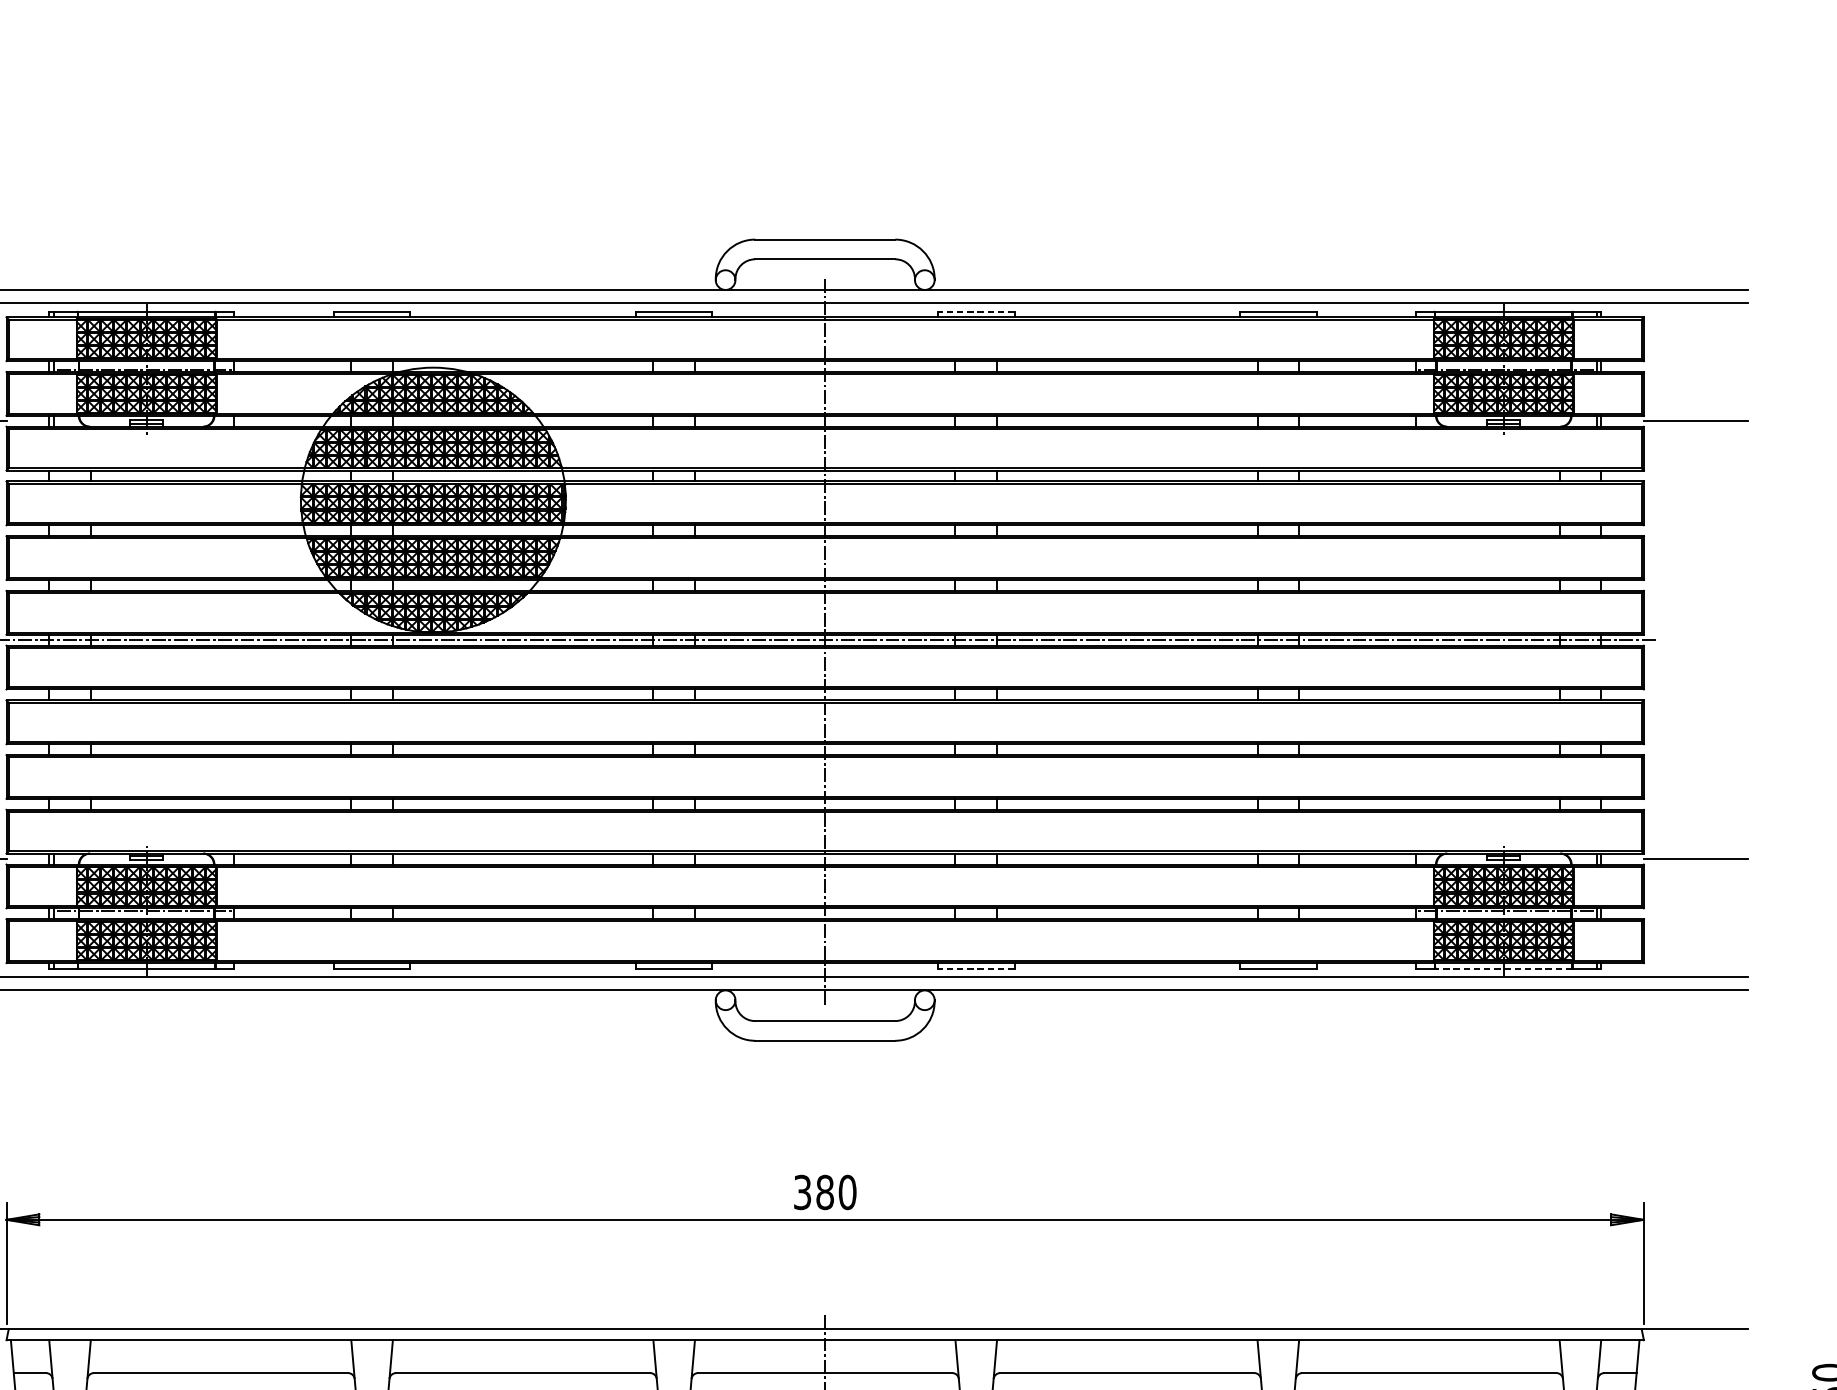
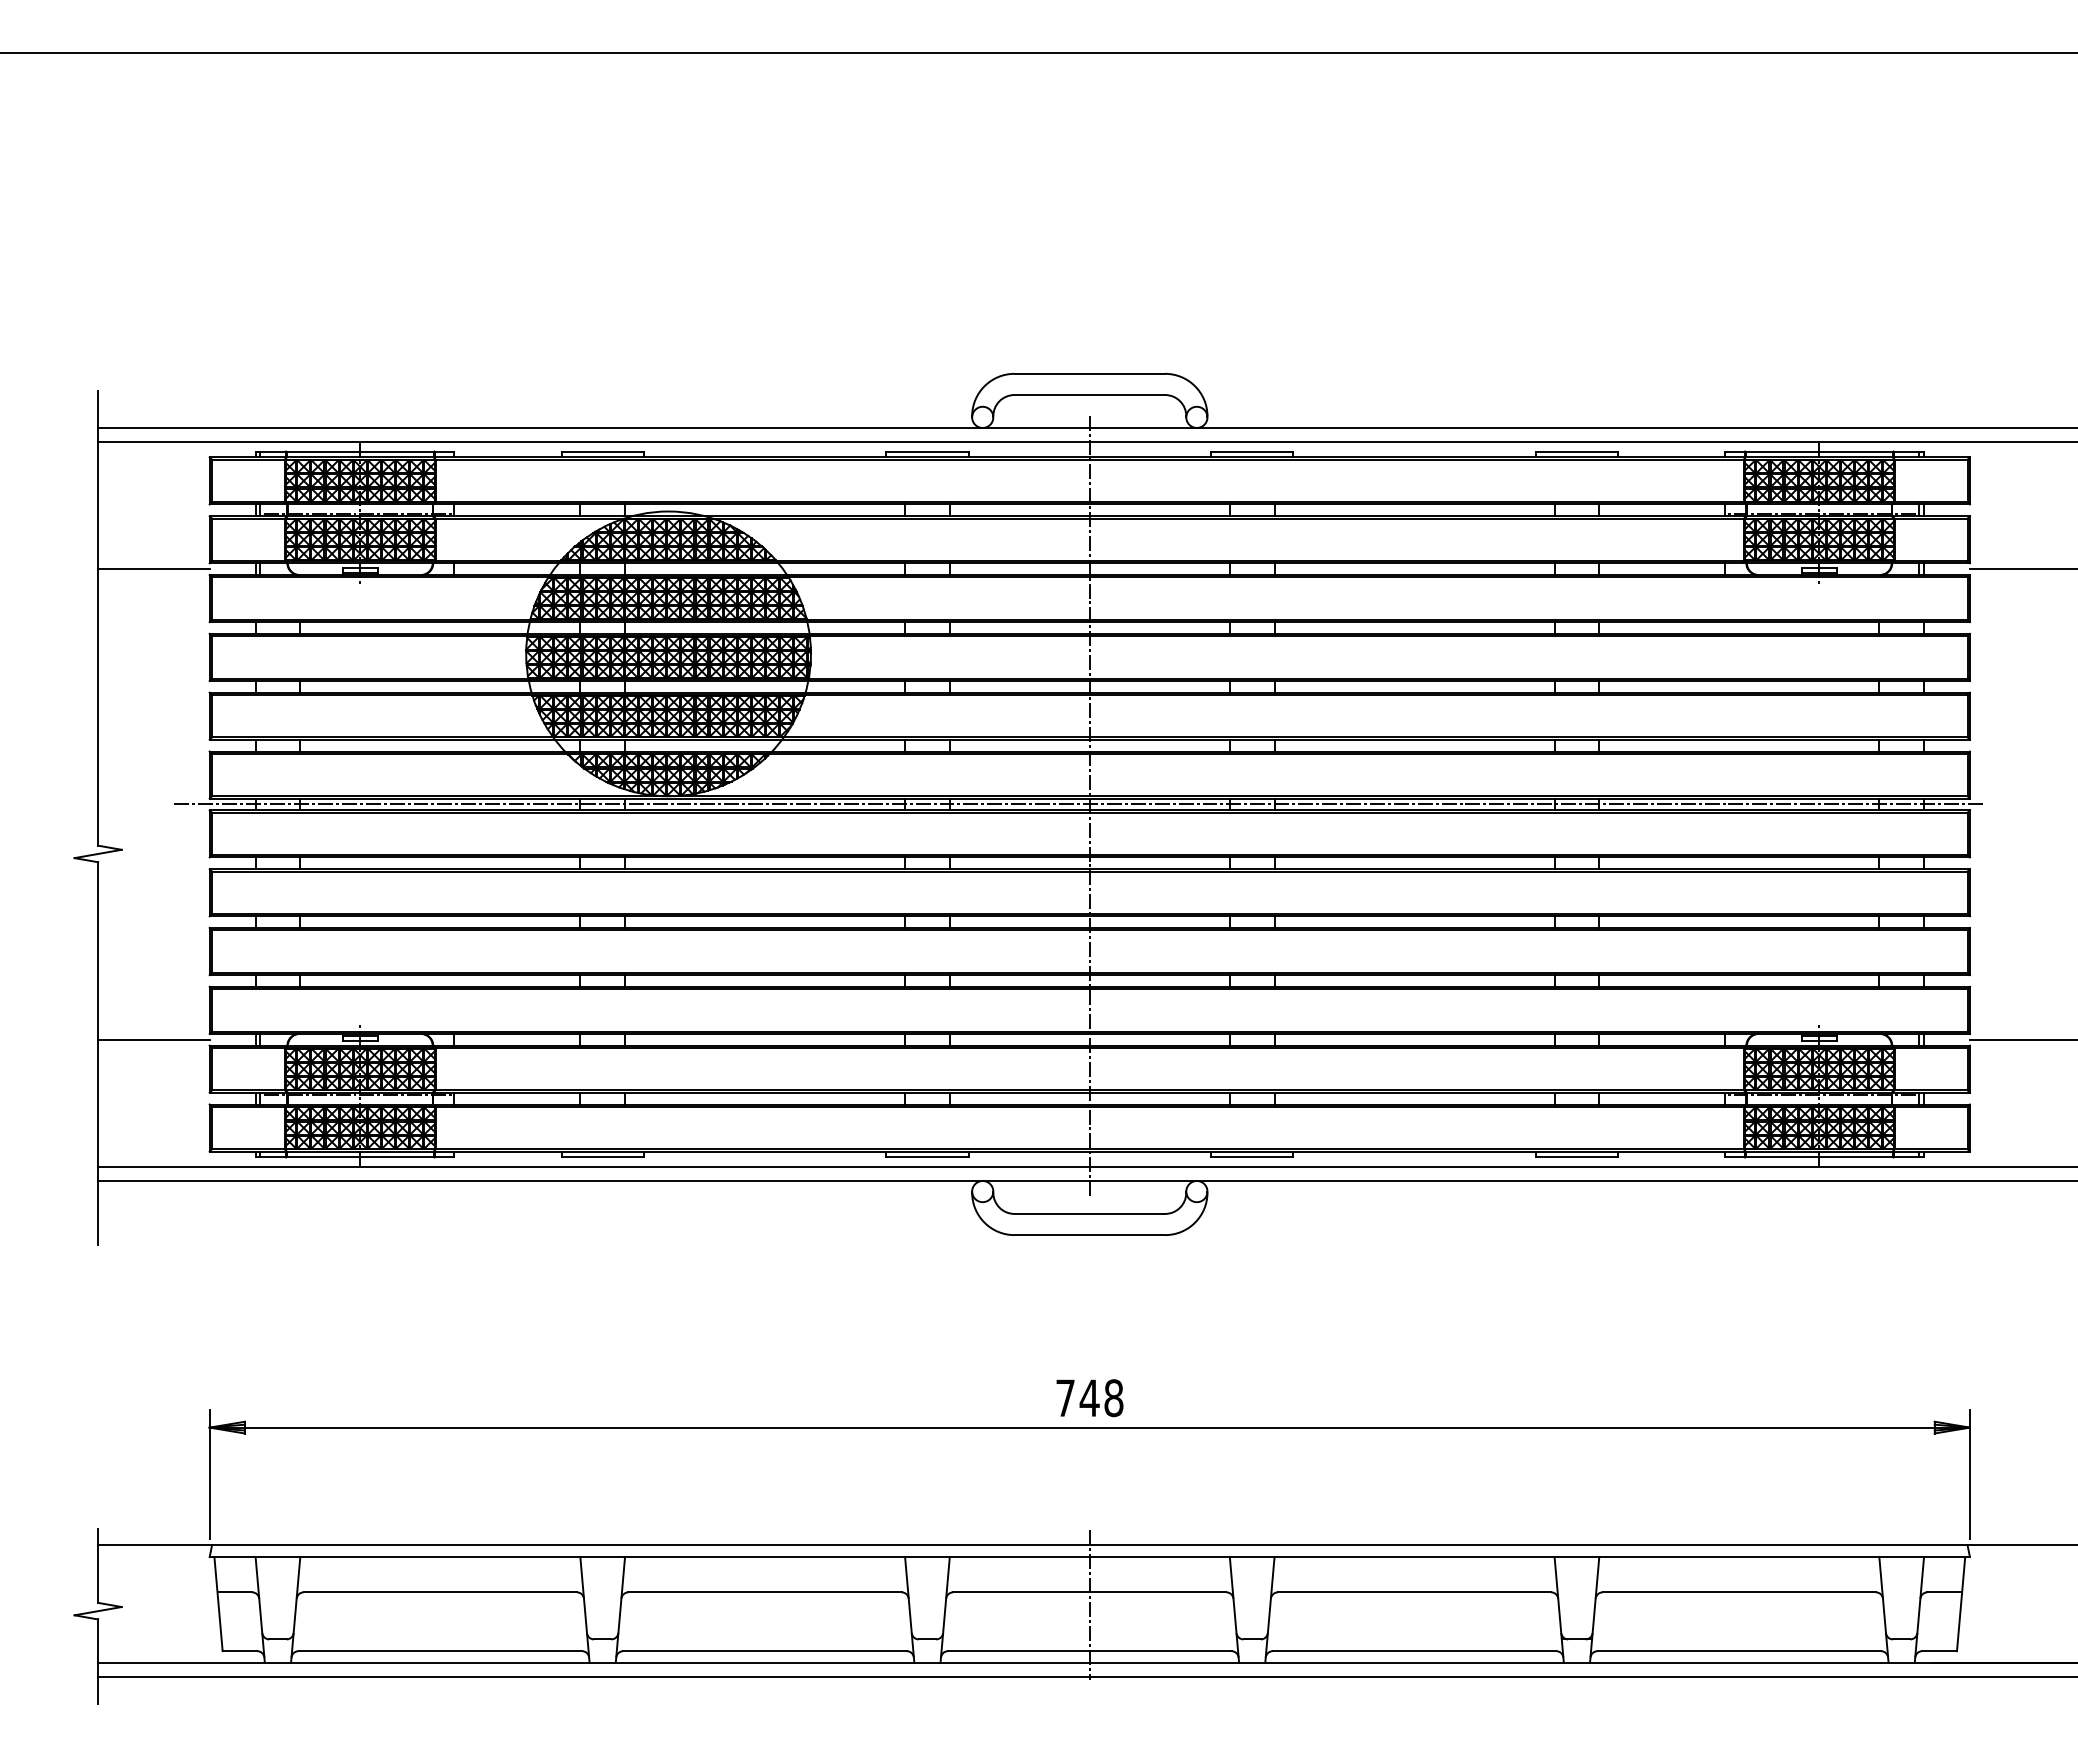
line: (975, 311) -> (1251, 451), dashed -> solid
line: (975, 968) -> (1251, 1157), dashed -> solid
line: (1503, 968) -> (1819, 1157), dashed -> solid
text: (824, 1192) -> (1089, 1398), 380 -> 748

